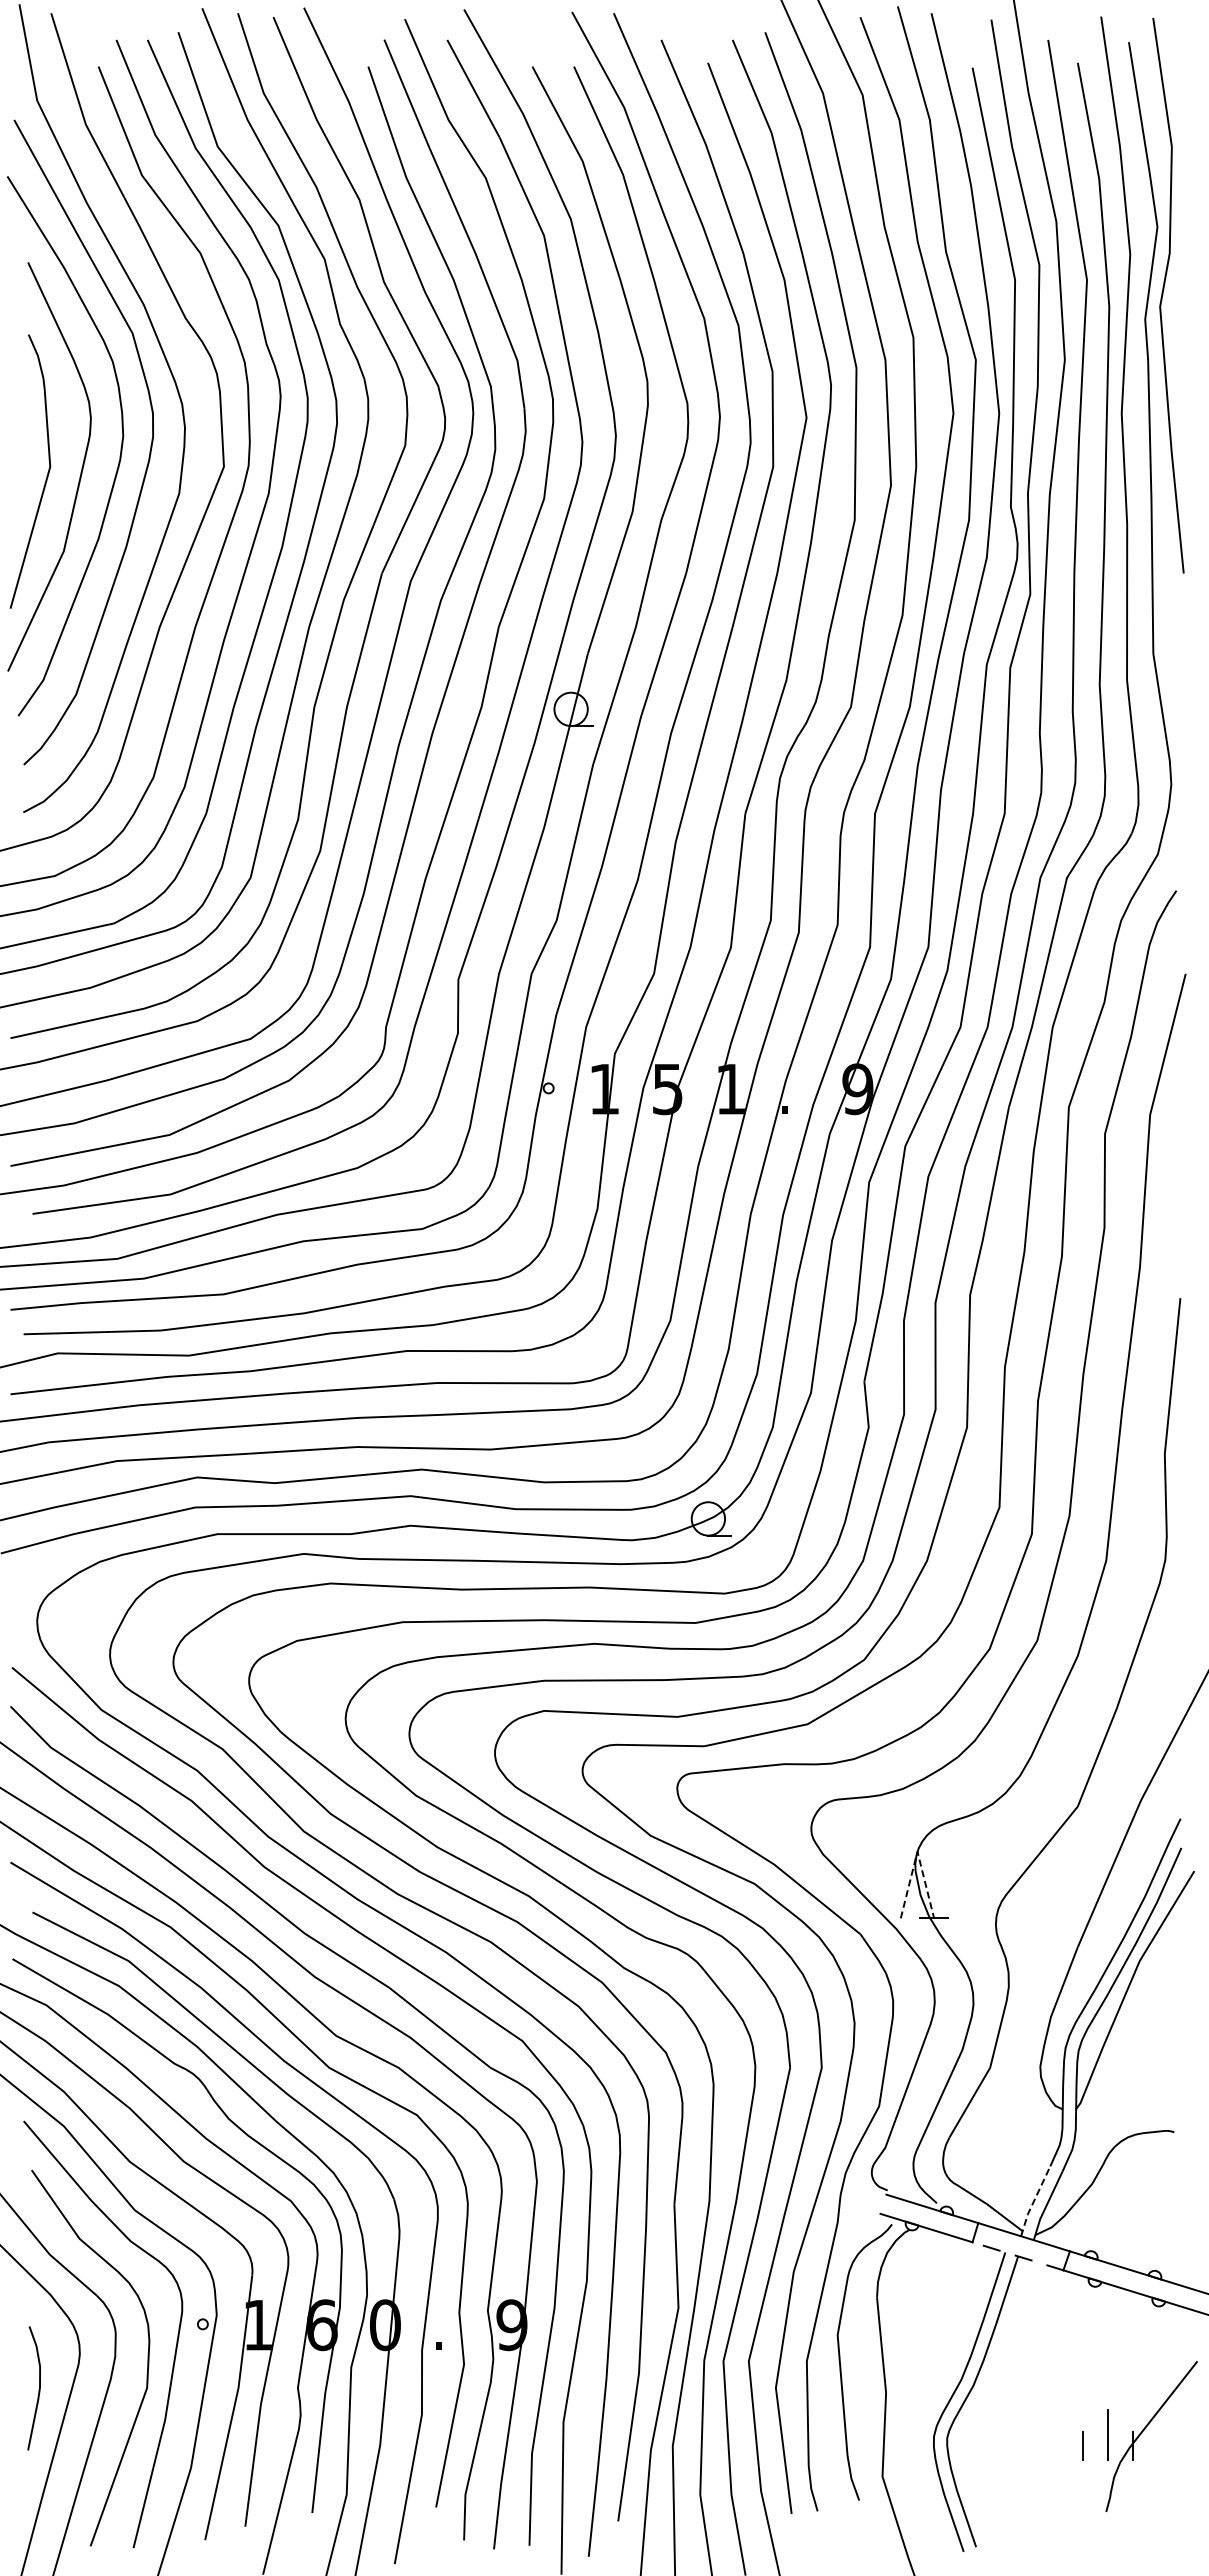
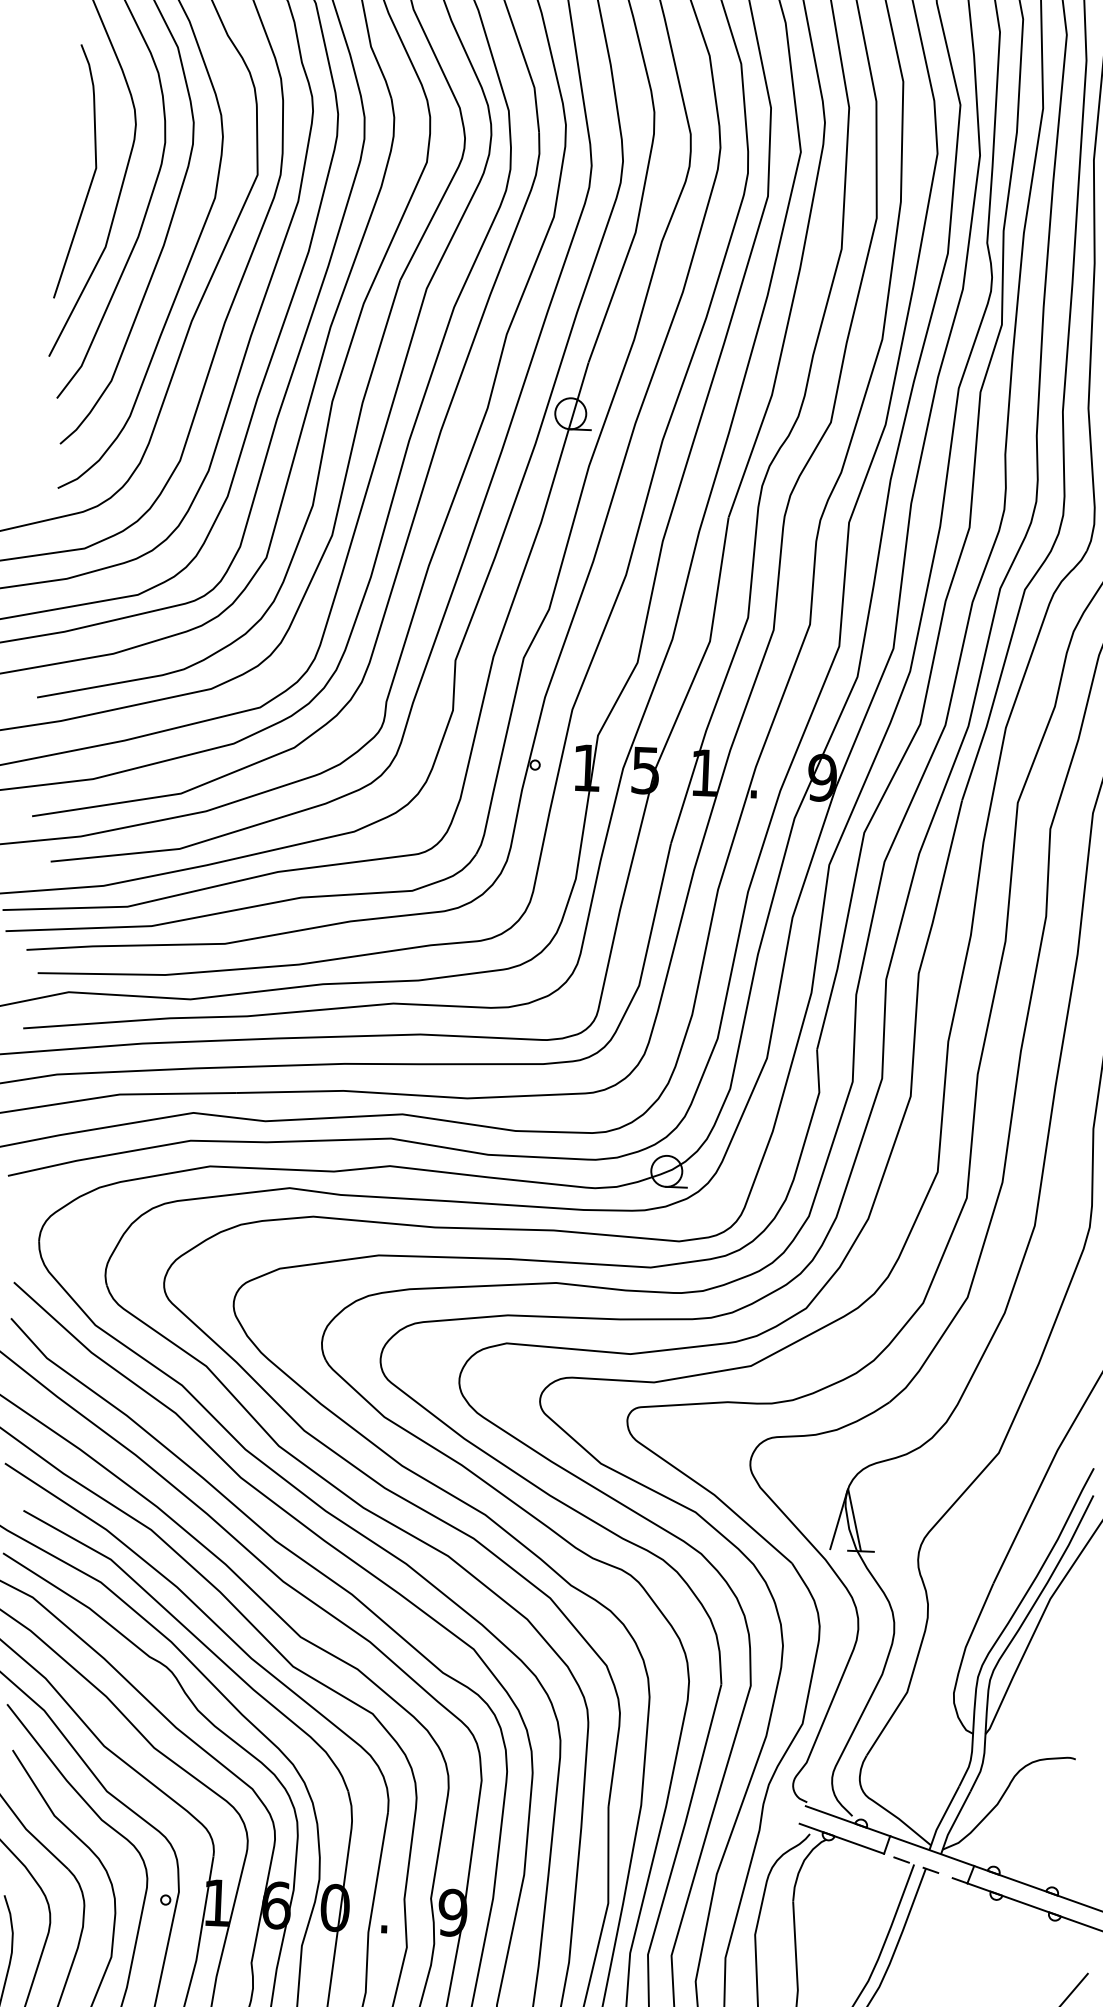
line: (917, 1851) -> (848, 1488), dashed -> solid
line: (1034, 2201) -> (943, 1818), dashed -> solid

